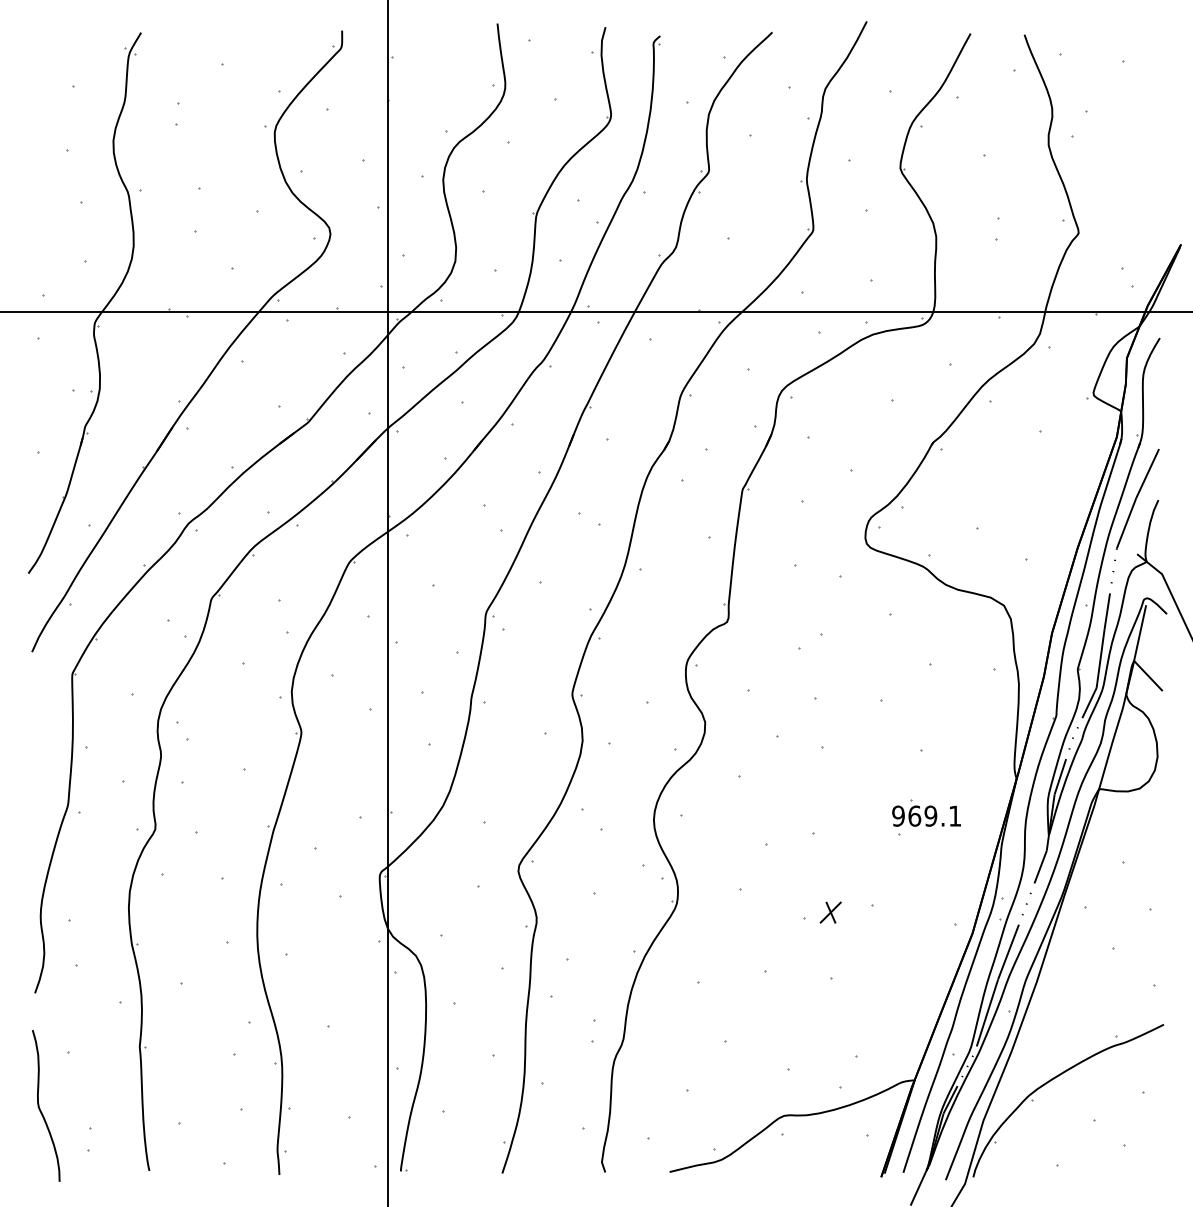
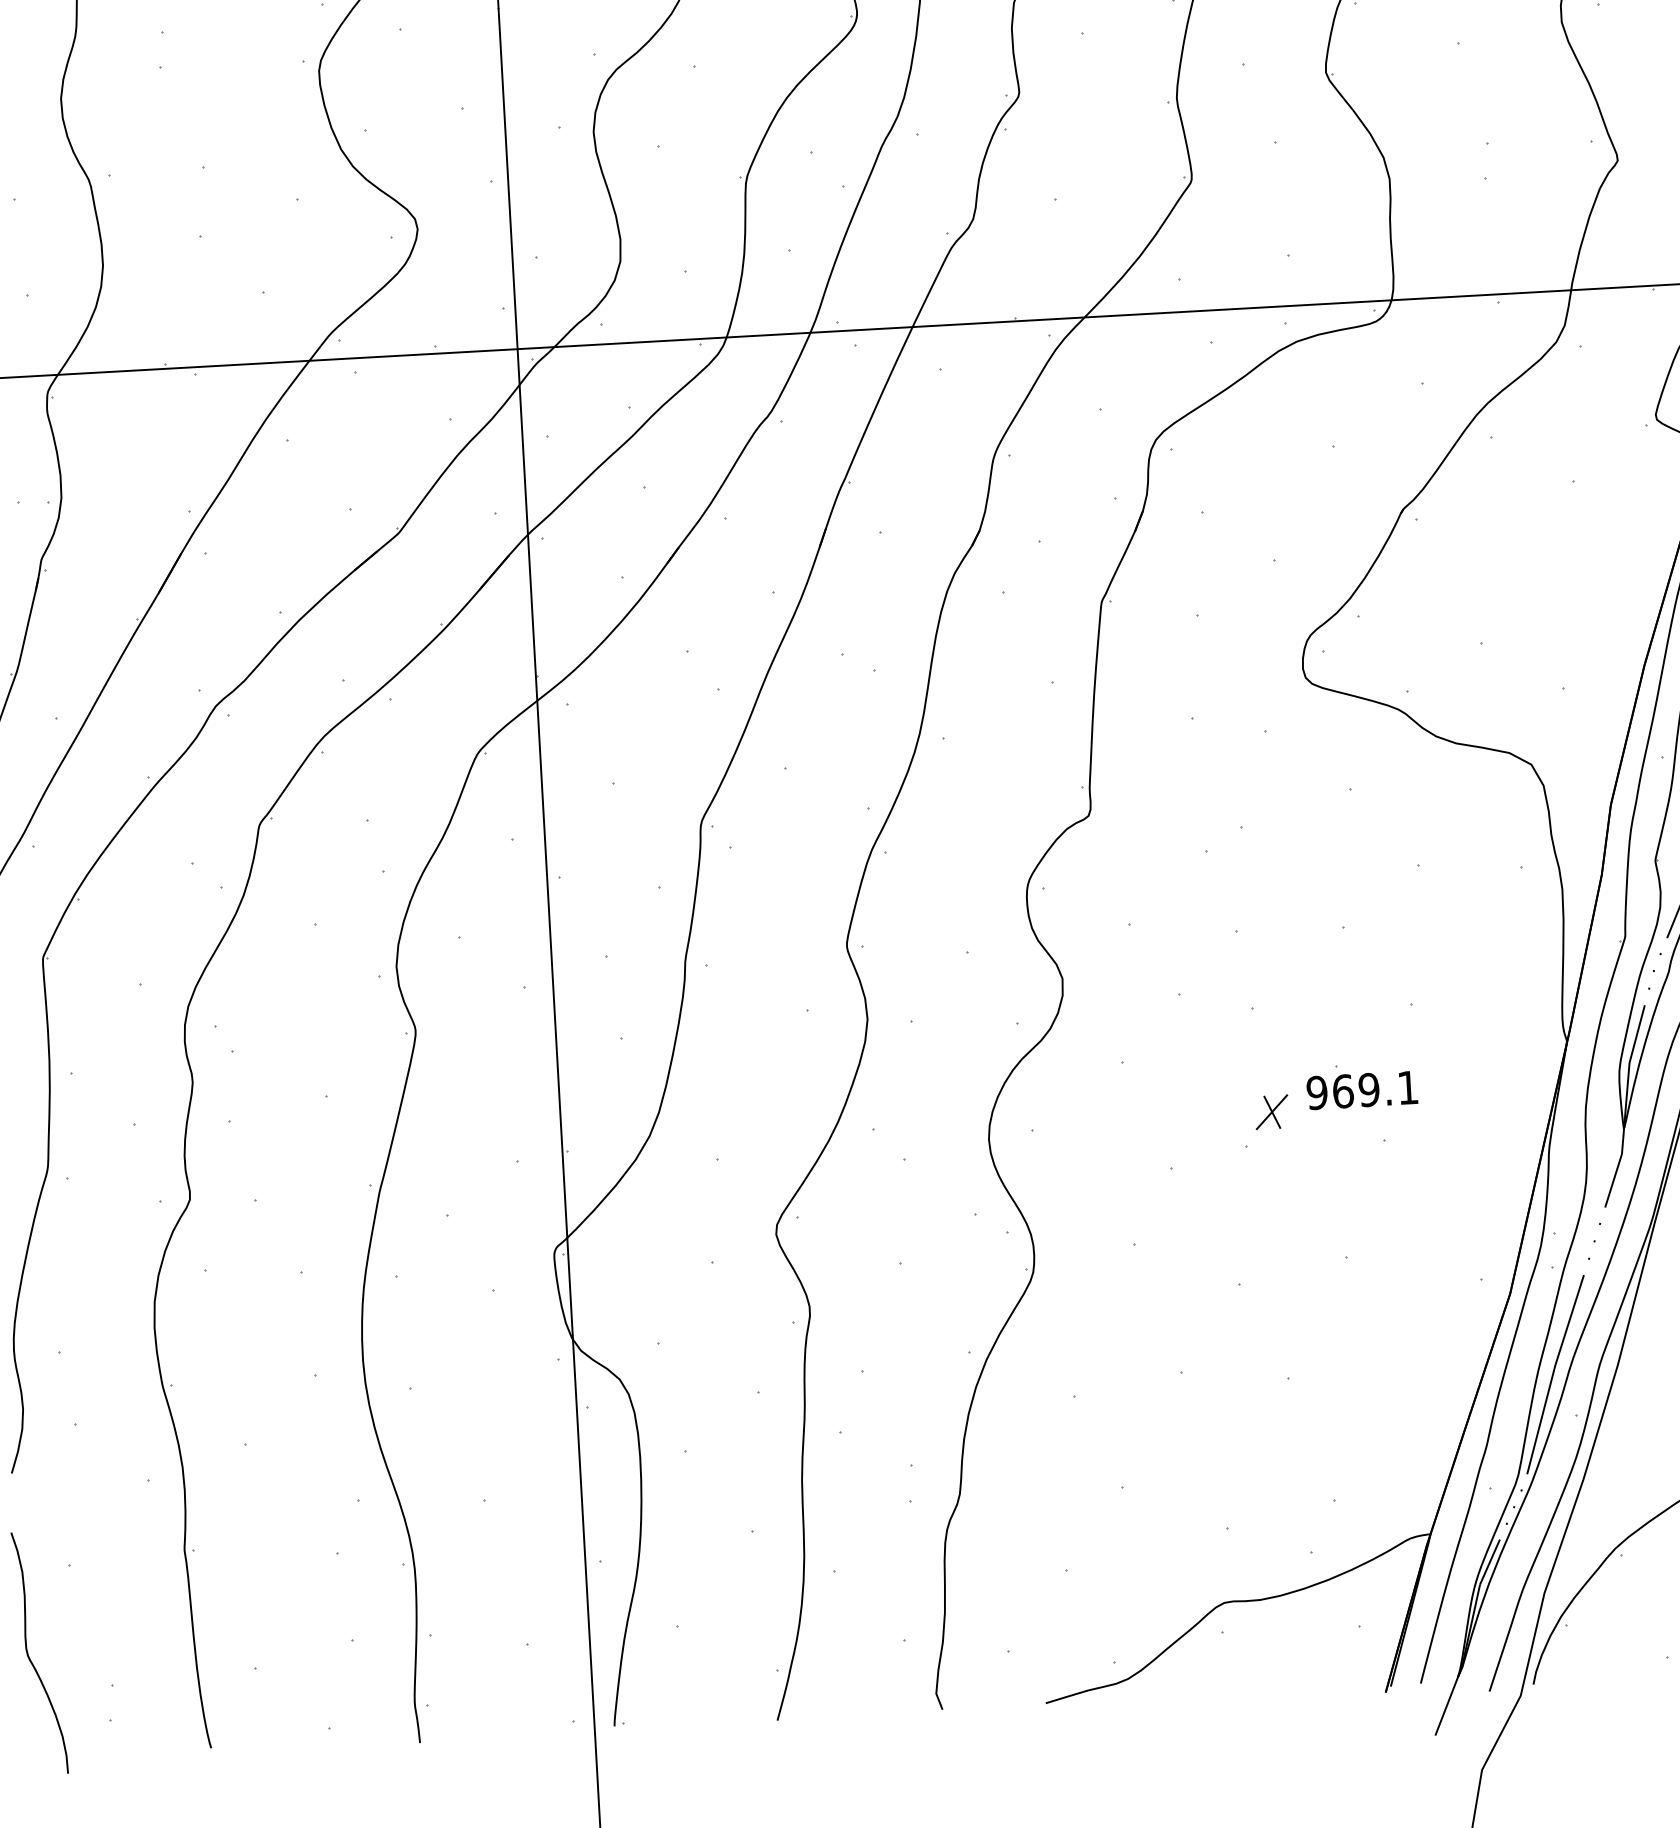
part: (926, 812) -> (1361, 1084), moved
part: (830, 912) -> (1271, 1112), moved

